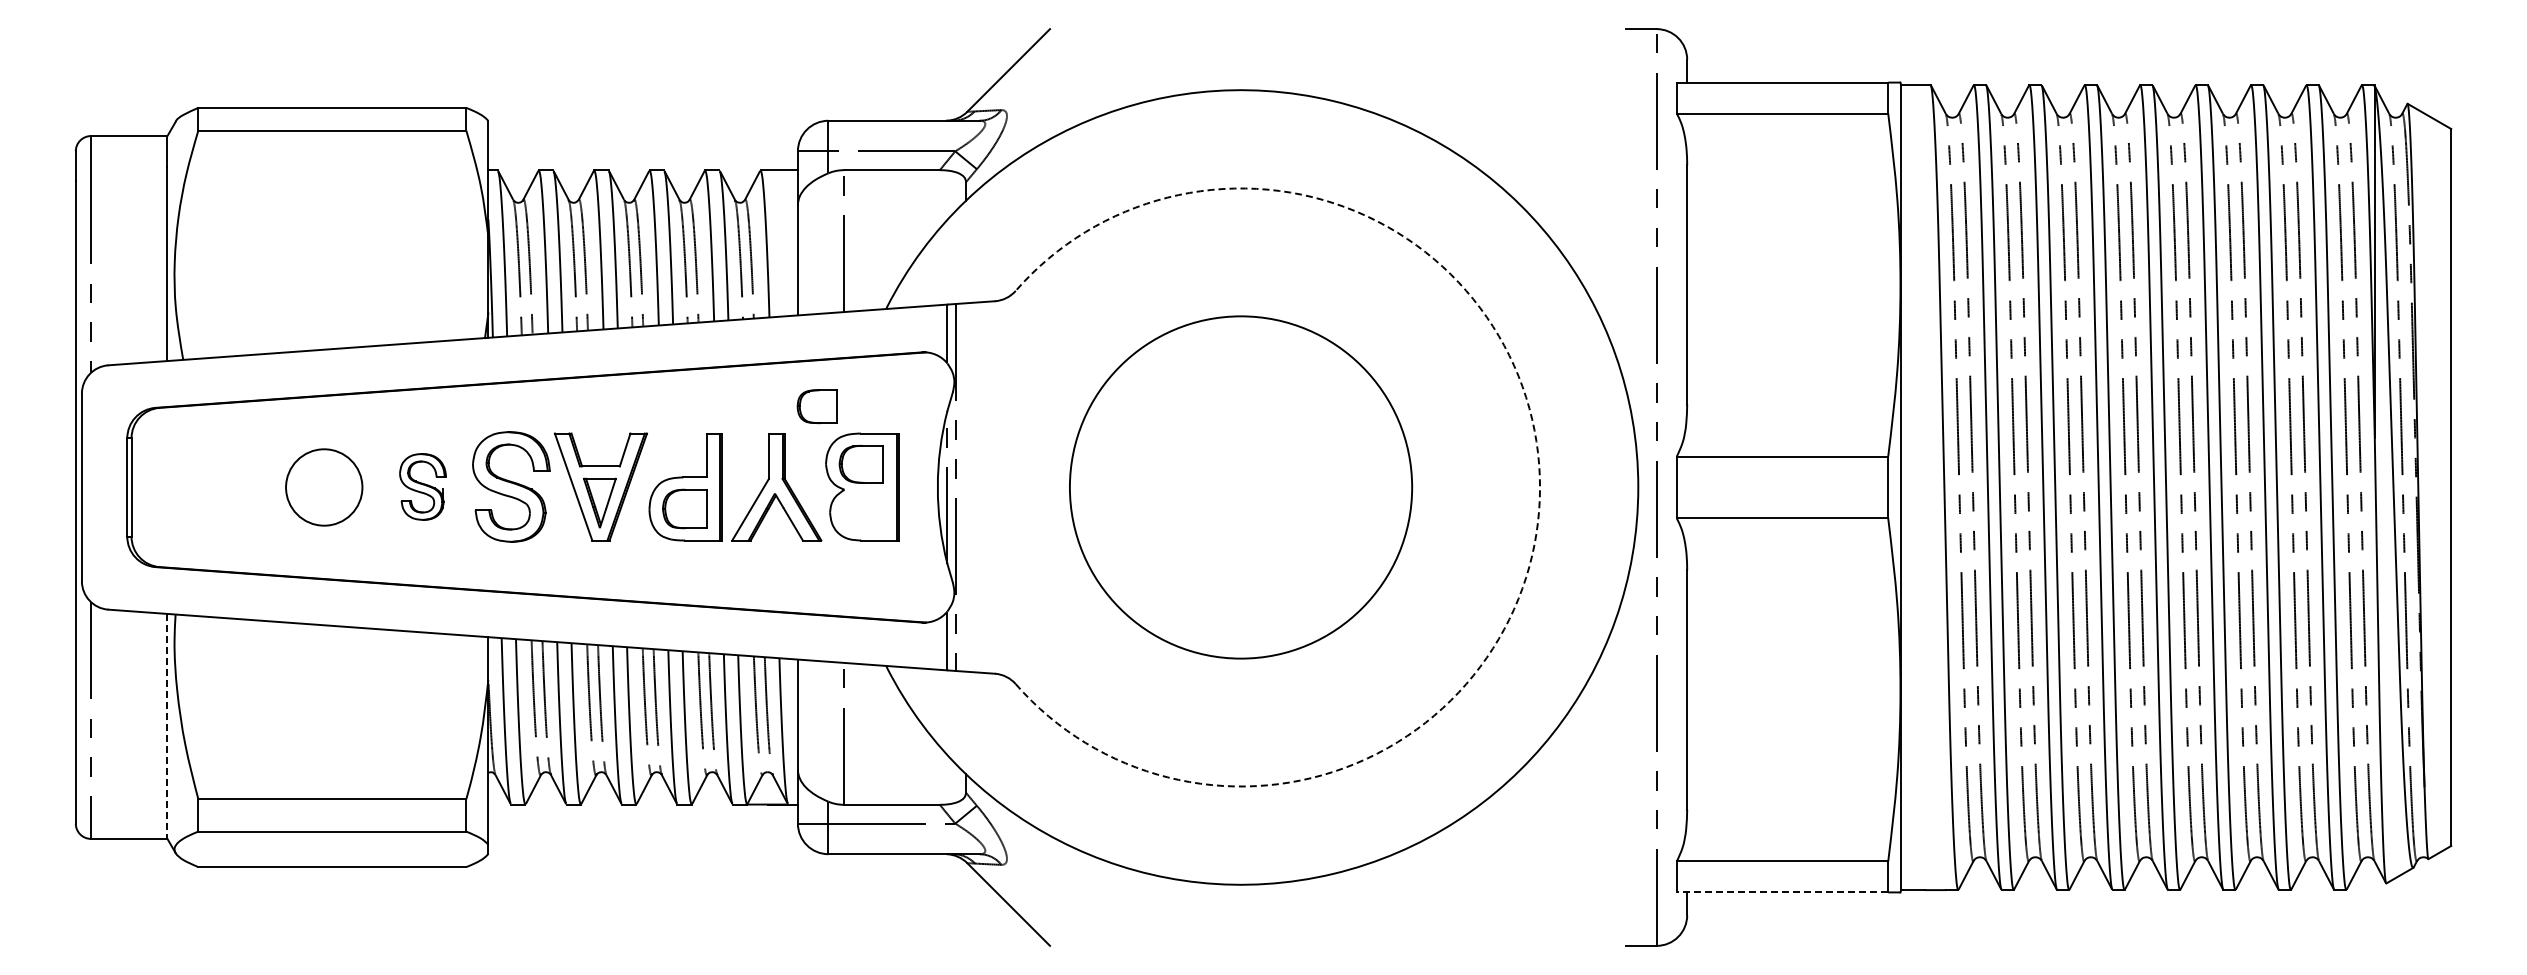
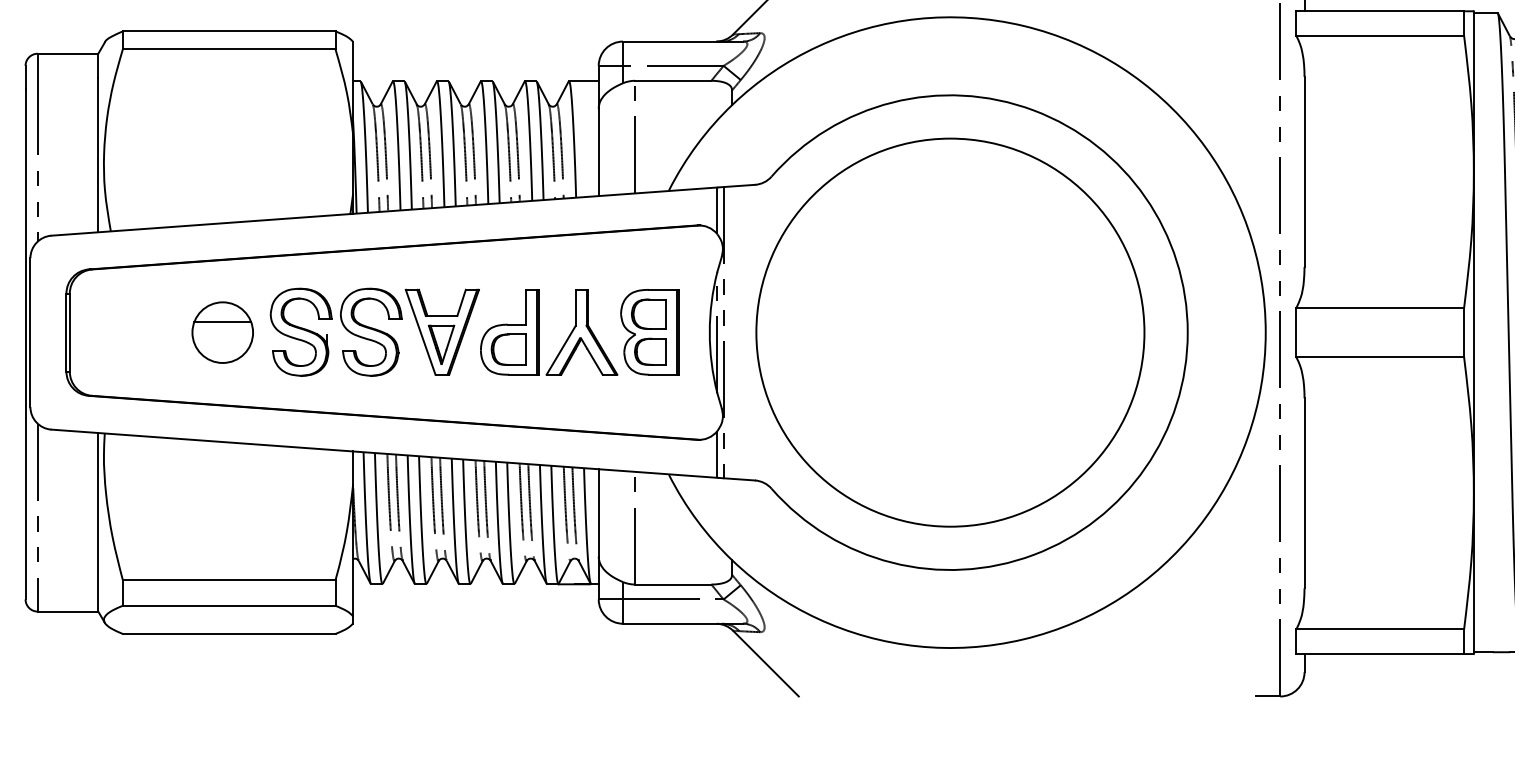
part: (816, 406) -> (649, 351), moved
line: (324, 474) -> (222, 322), added
part: (422, 486) -> (300, 331), size x1.67
circle: (1240, 487) -> (950, 332), size x1.43
arc: (1540, 487) -> (1188, 332), dashed -> solid
line: (167, 726) -> (98, 522), dashed -> solid
line: (1782, 892) -> (1380, 654), dashed -> solid

